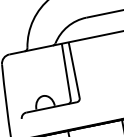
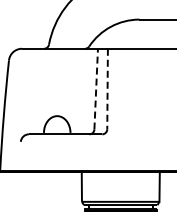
line: (74, 70) -> (107, 89), solid -> dashed
line: (66, 71) -> (96, 88), solid -> dashed

